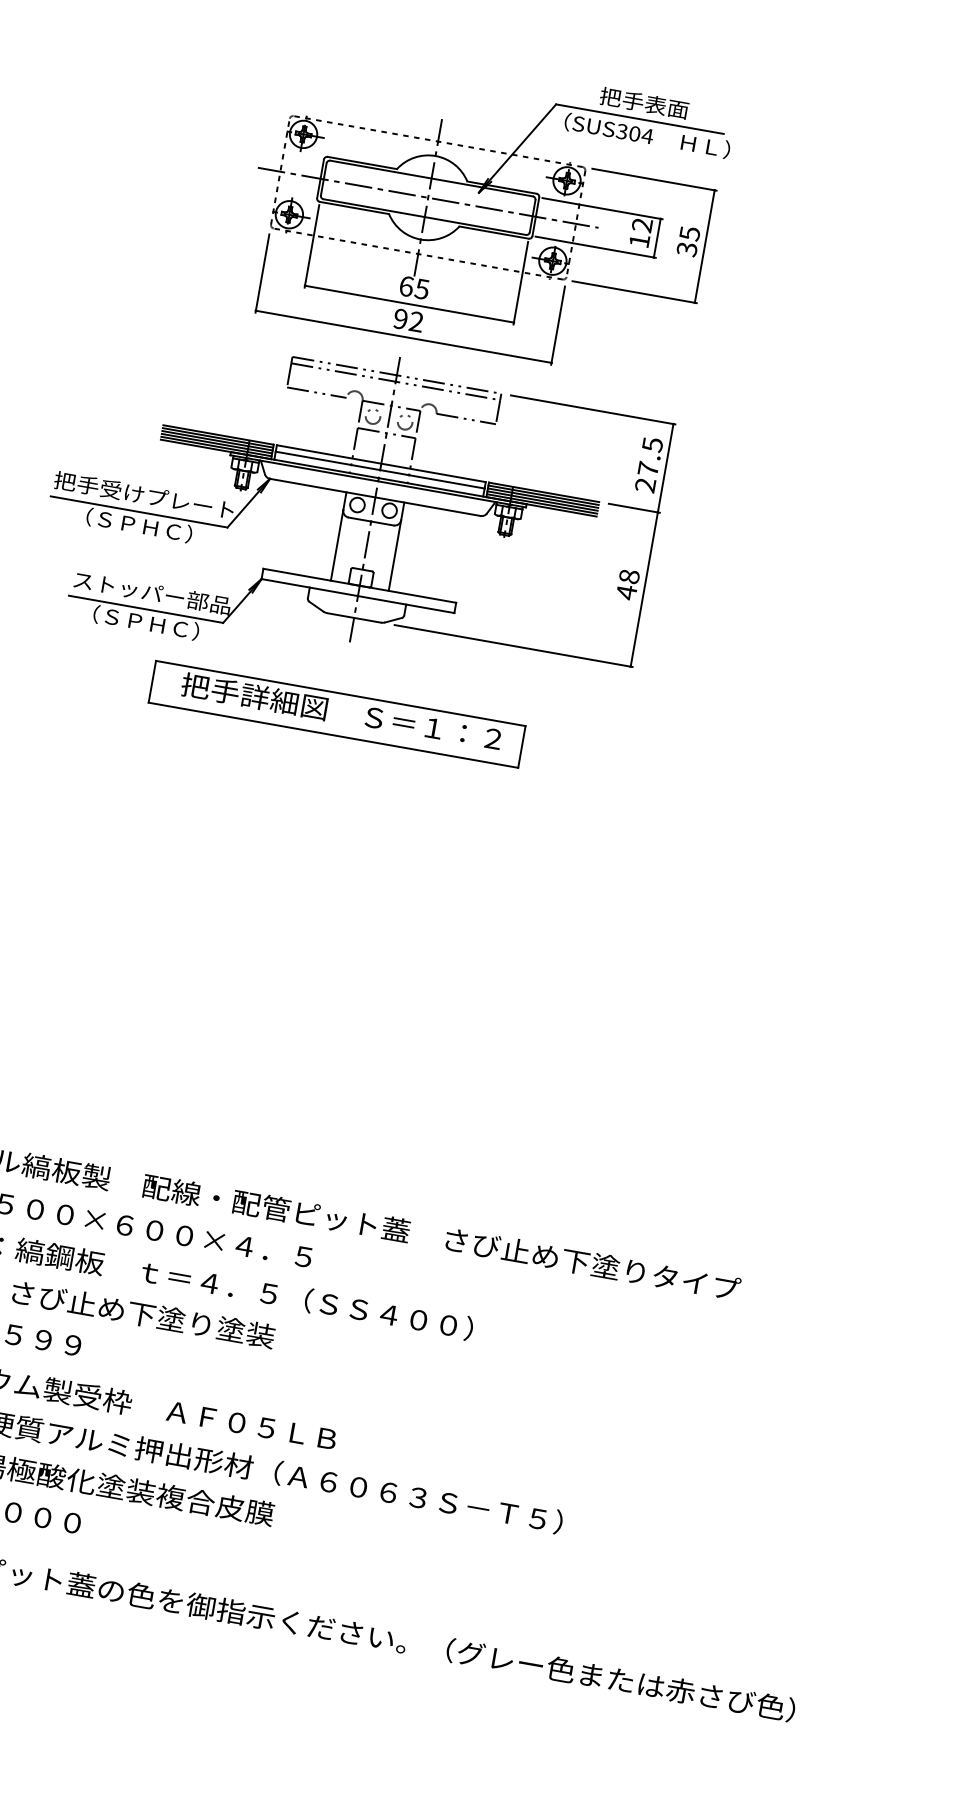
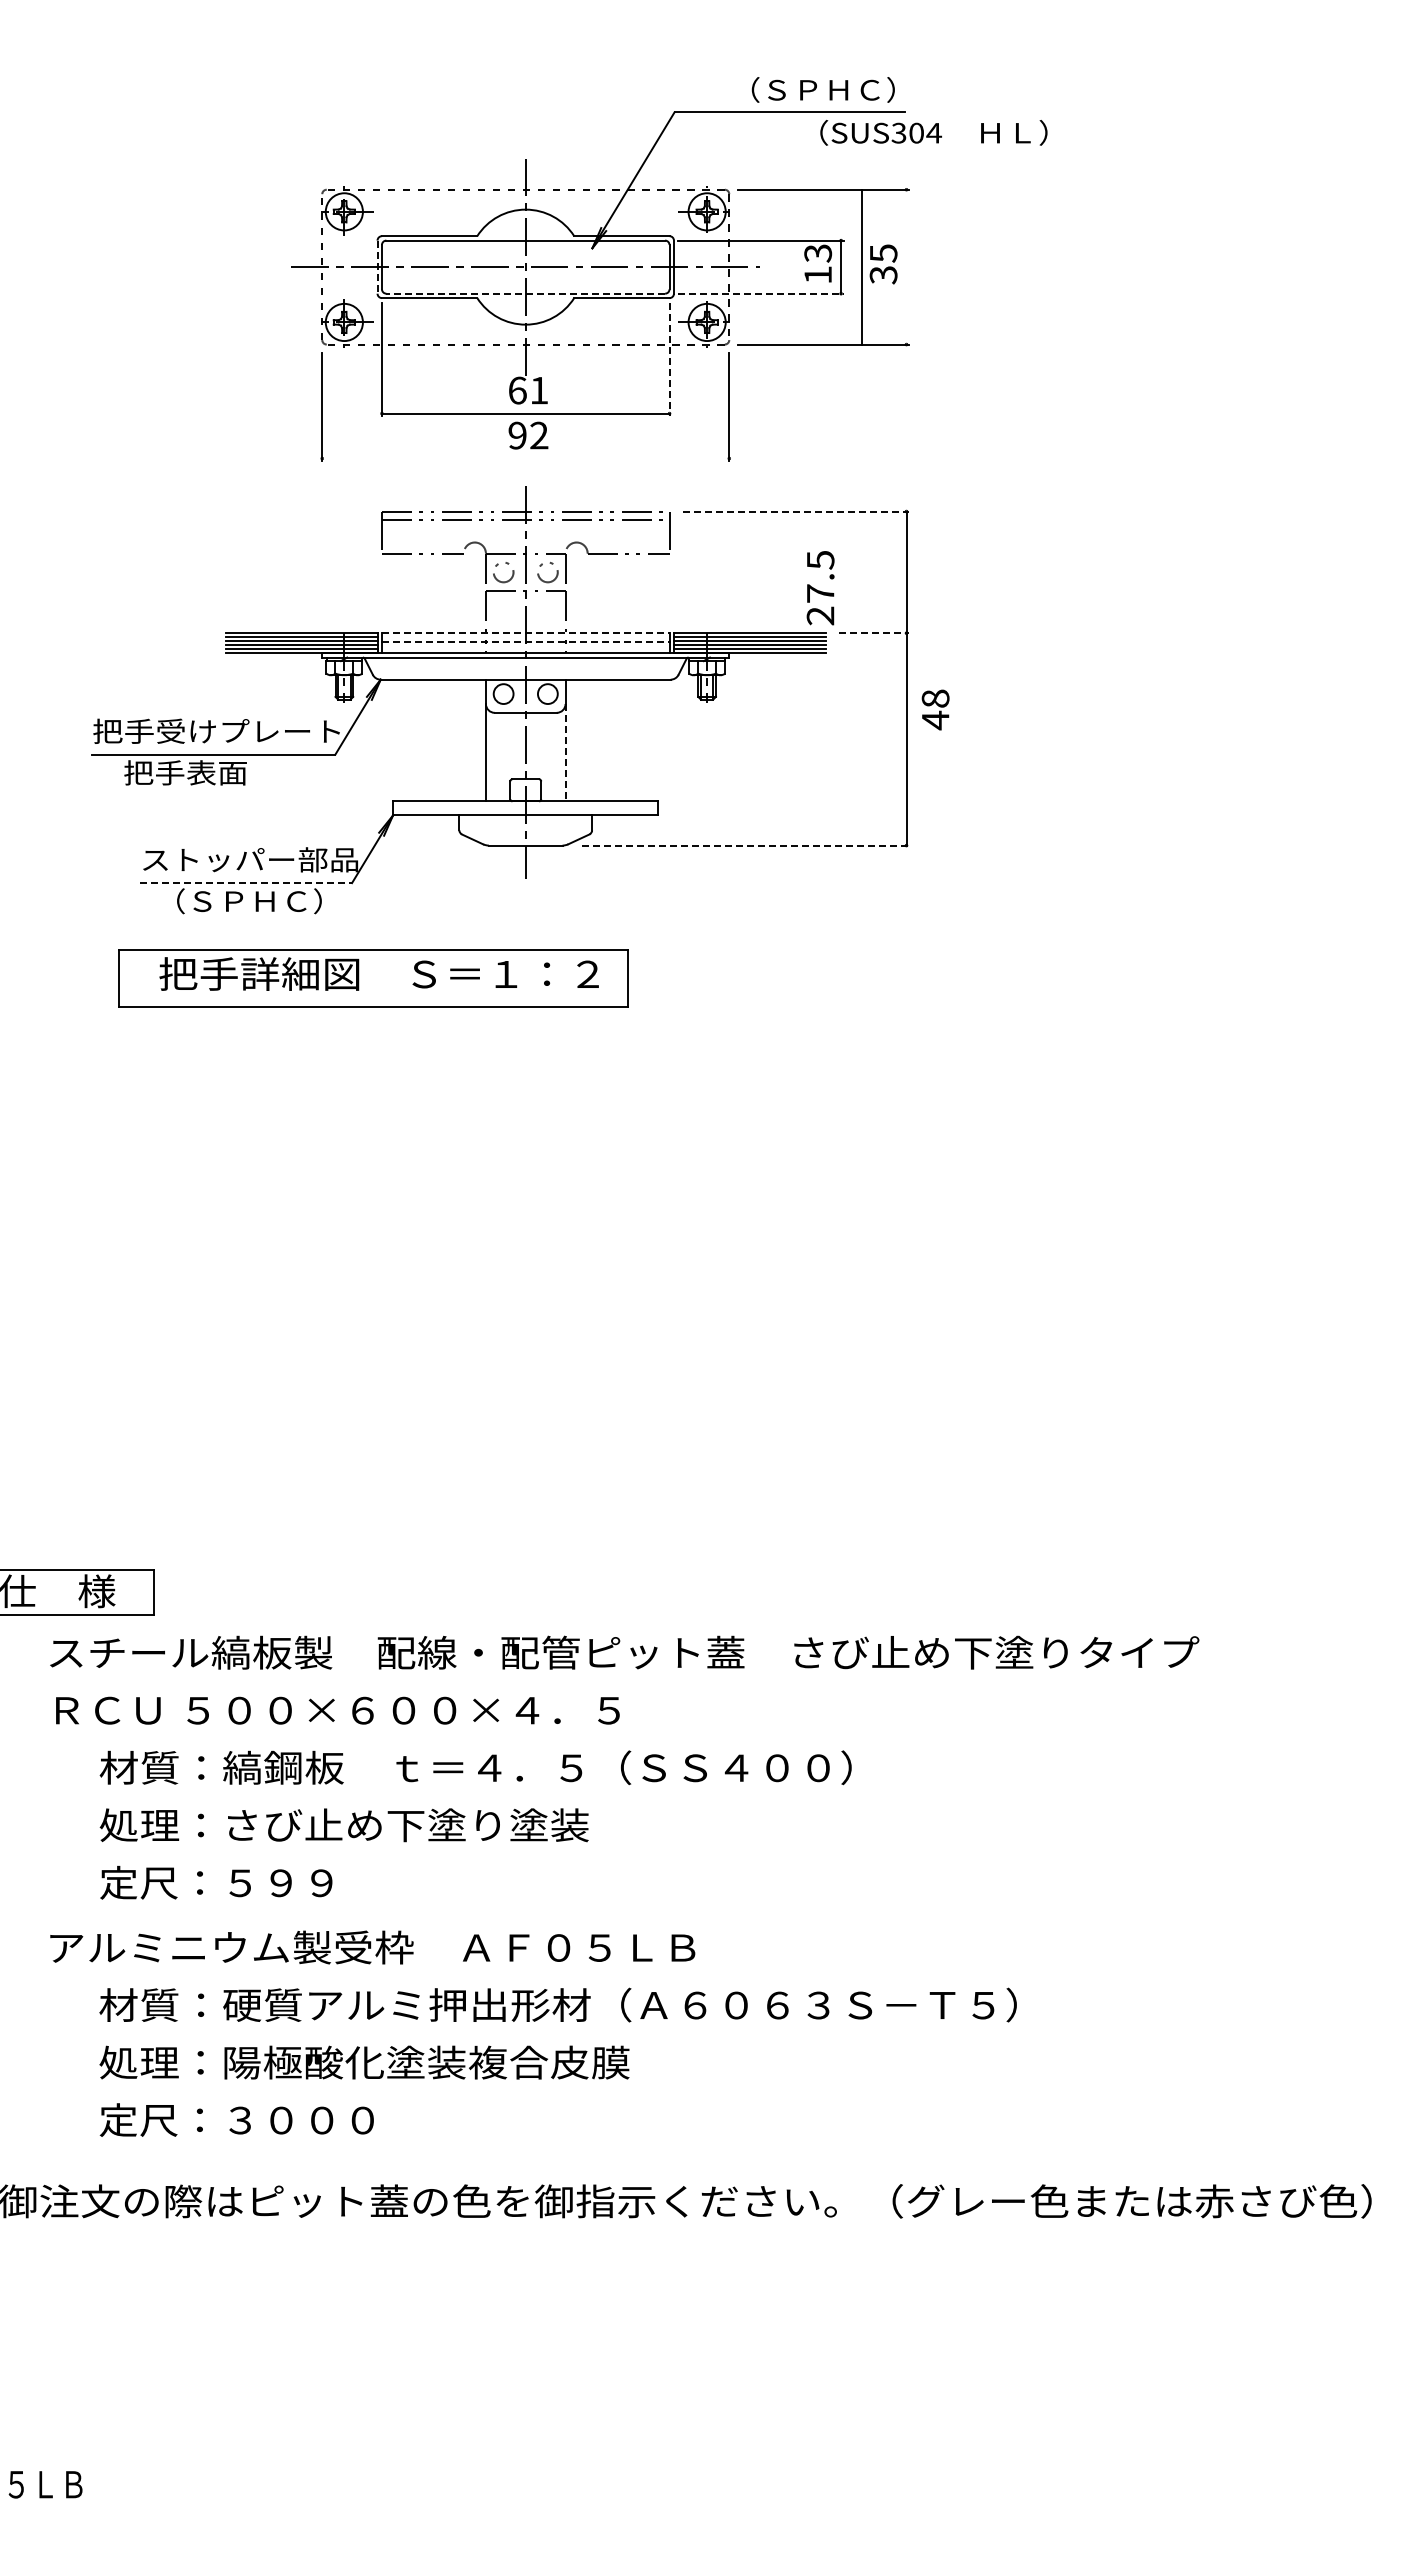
text: (659, 105) -> (812, 89), 把手表面 -> （ＳＰＨＣ）
text: (647, 135) -> (933, 132), moved
line: (320, 179) -> (377, 267), solid -> dashed
line: (424, 216) -> (525, 293), solid -> dashed
text: (642, 225) -> (818, 253), 12 -> 13
line: (704, 246) -> (861, 266), moved
line: (596, 247) -> (761, 293), solid -> dashed
line: (520, 283) -> (669, 359), solid -> dashed
text: (422, 289) -> (539, 390), 65 -> 61
line: (403, 336) -> (525, 458), removed
line: (593, 409) -> (796, 511), solid -> dashed
line: (381, 463) -> (525, 633), solid -> dashed
text: (648, 465) -> (820, 588), moved
line: (379, 470) -> (525, 642), solid -> dashed
line: (634, 508) -> (874, 633), solid -> dashed
text: (131, 523) -> (206, 772), （ＳＰＨＣ） -> 把手表面
line: (394, 555) -> (565, 752), solid -> dashed
text: (627, 584) -> (935, 709), moved
line: (146, 609) -> (246, 883), solid -> dashed
line: (513, 646) -> (745, 845), solid -> dashed
part: (336, 714) -> (373, 978), moved

